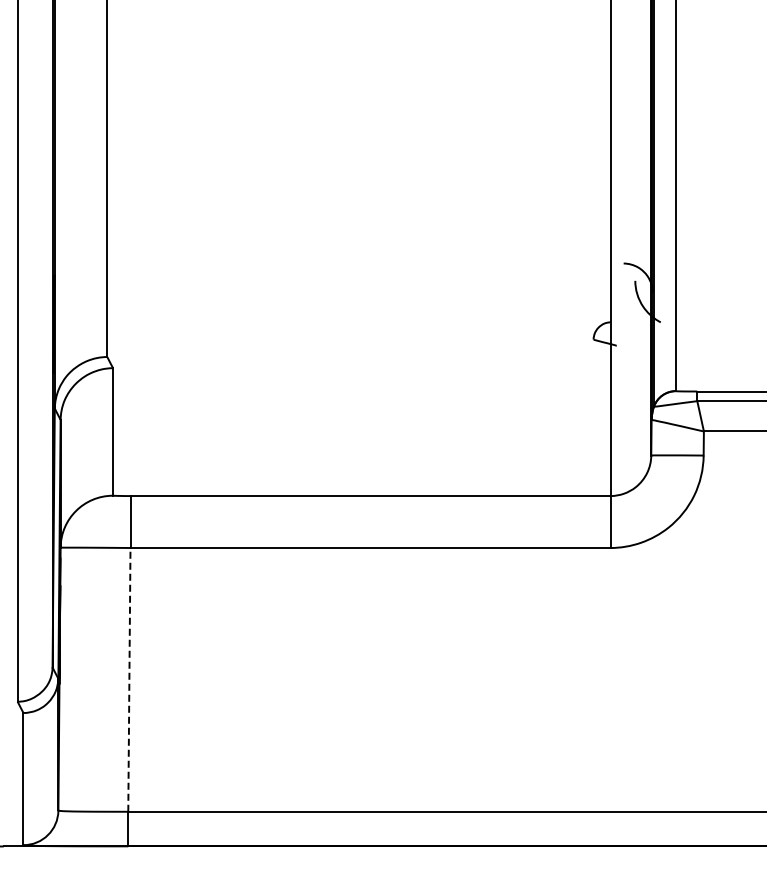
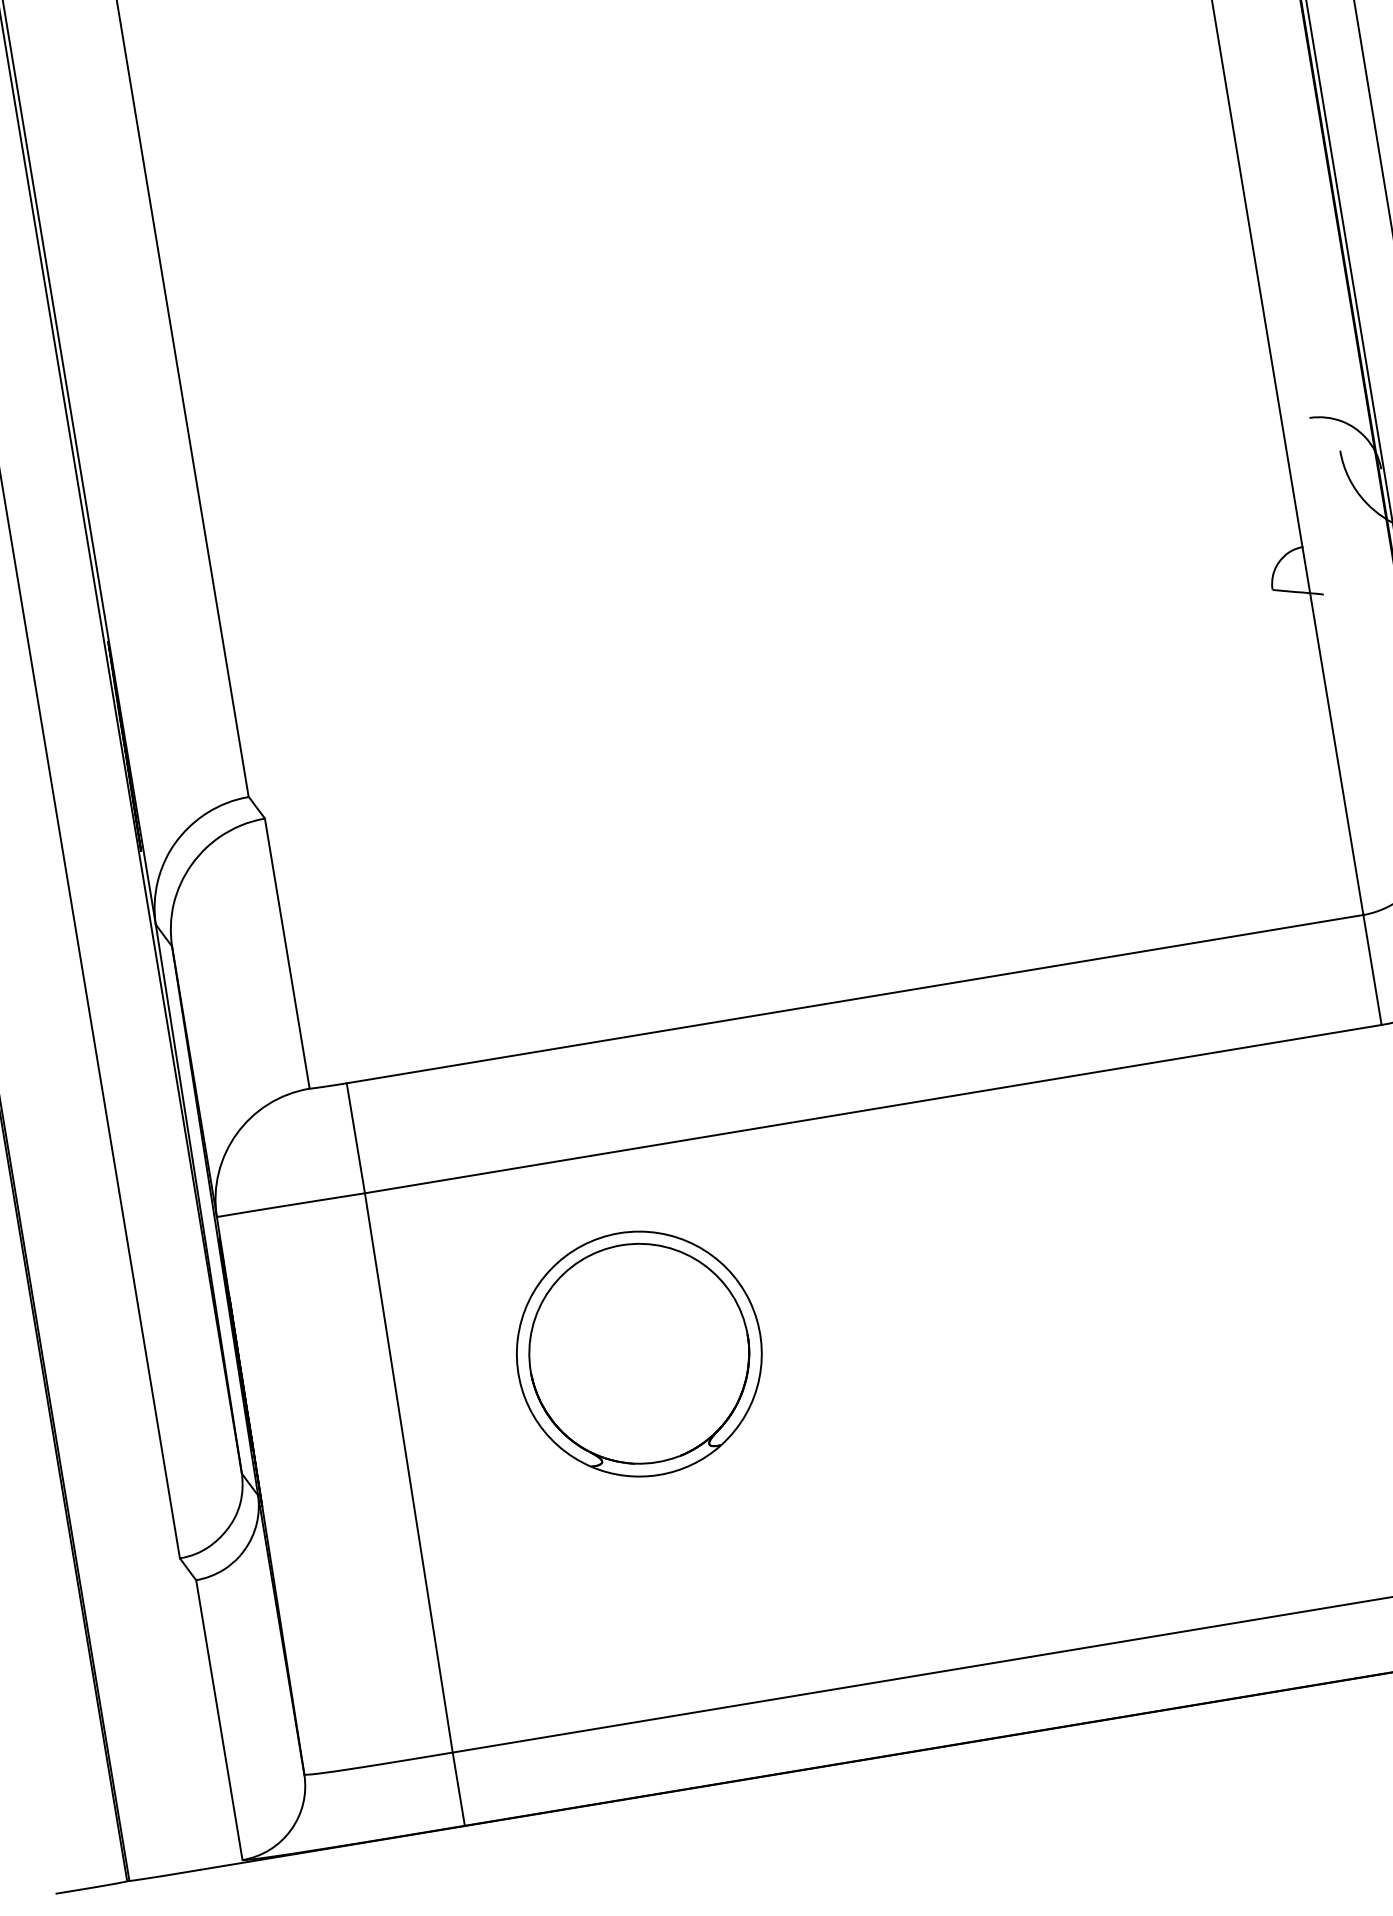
part: (244, 642) -> (639, 1353), added
line: (129, 679) -> (408, 1472), dashed -> solid

